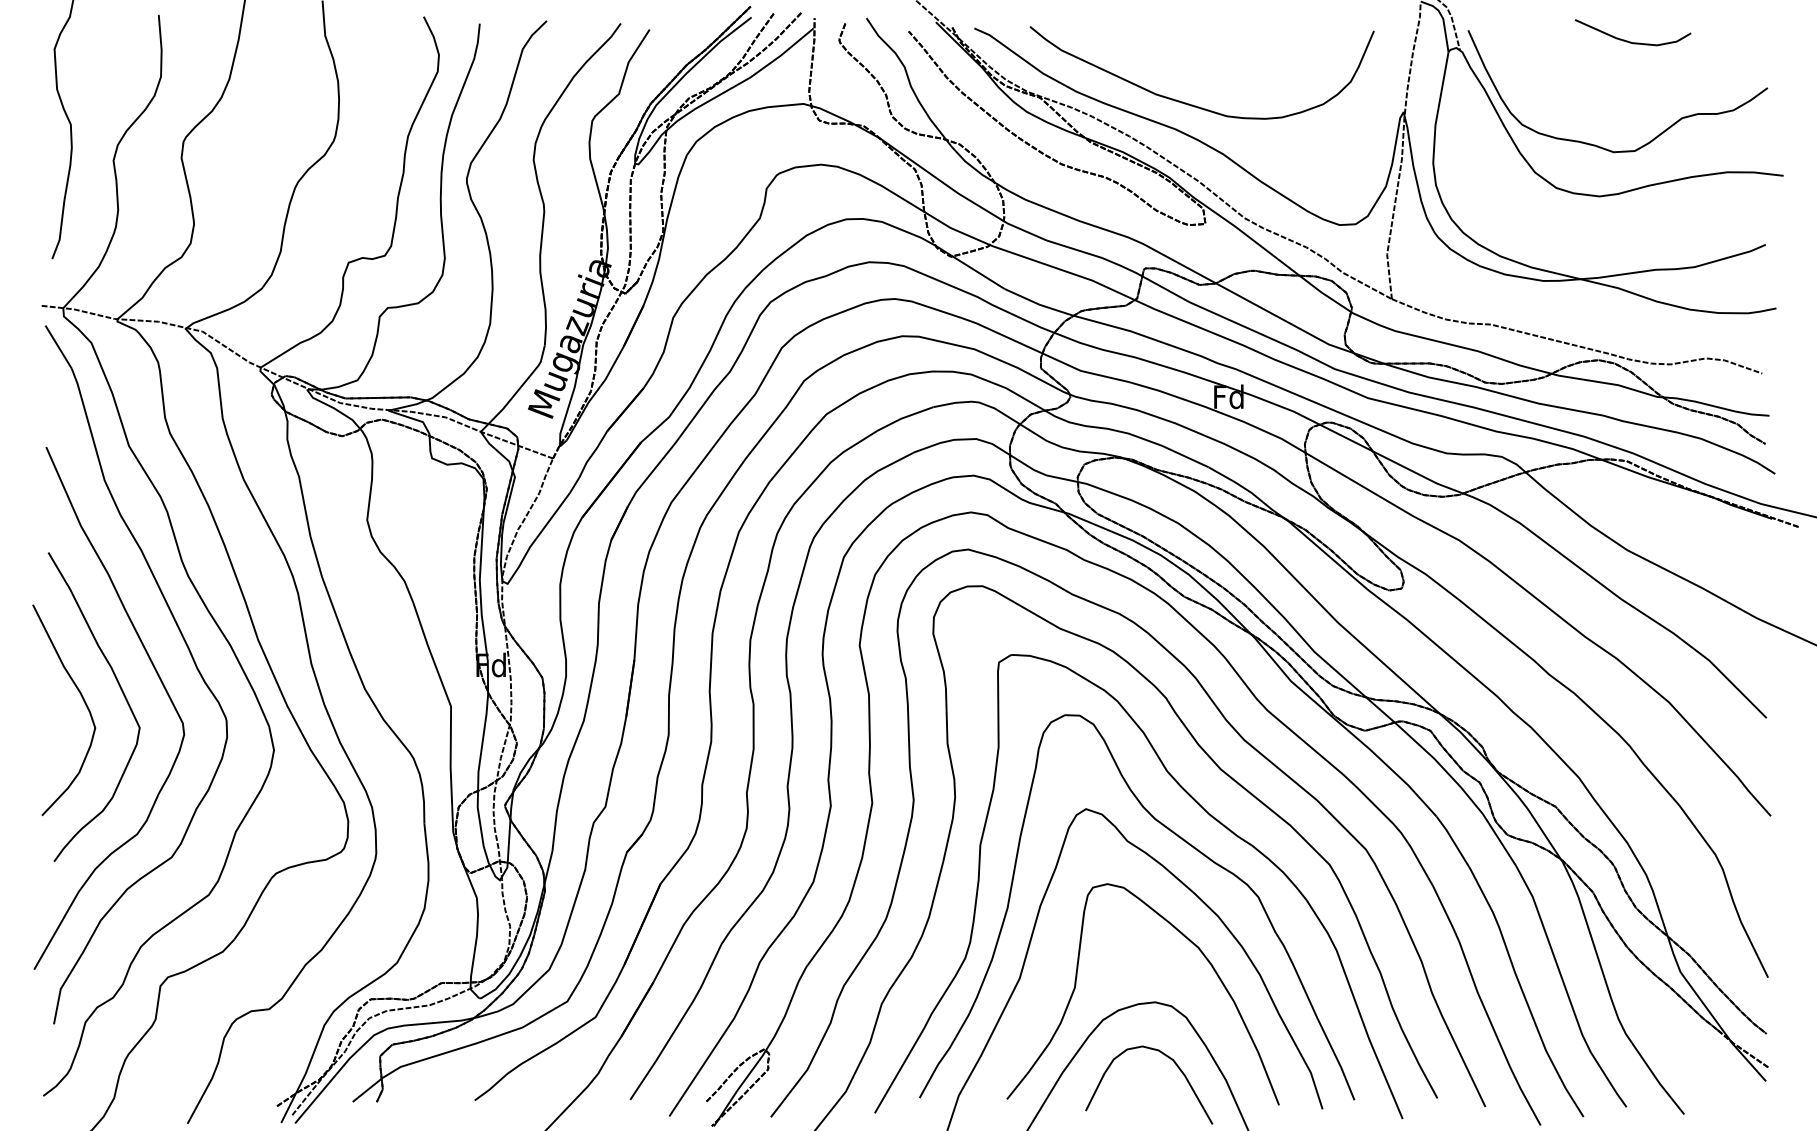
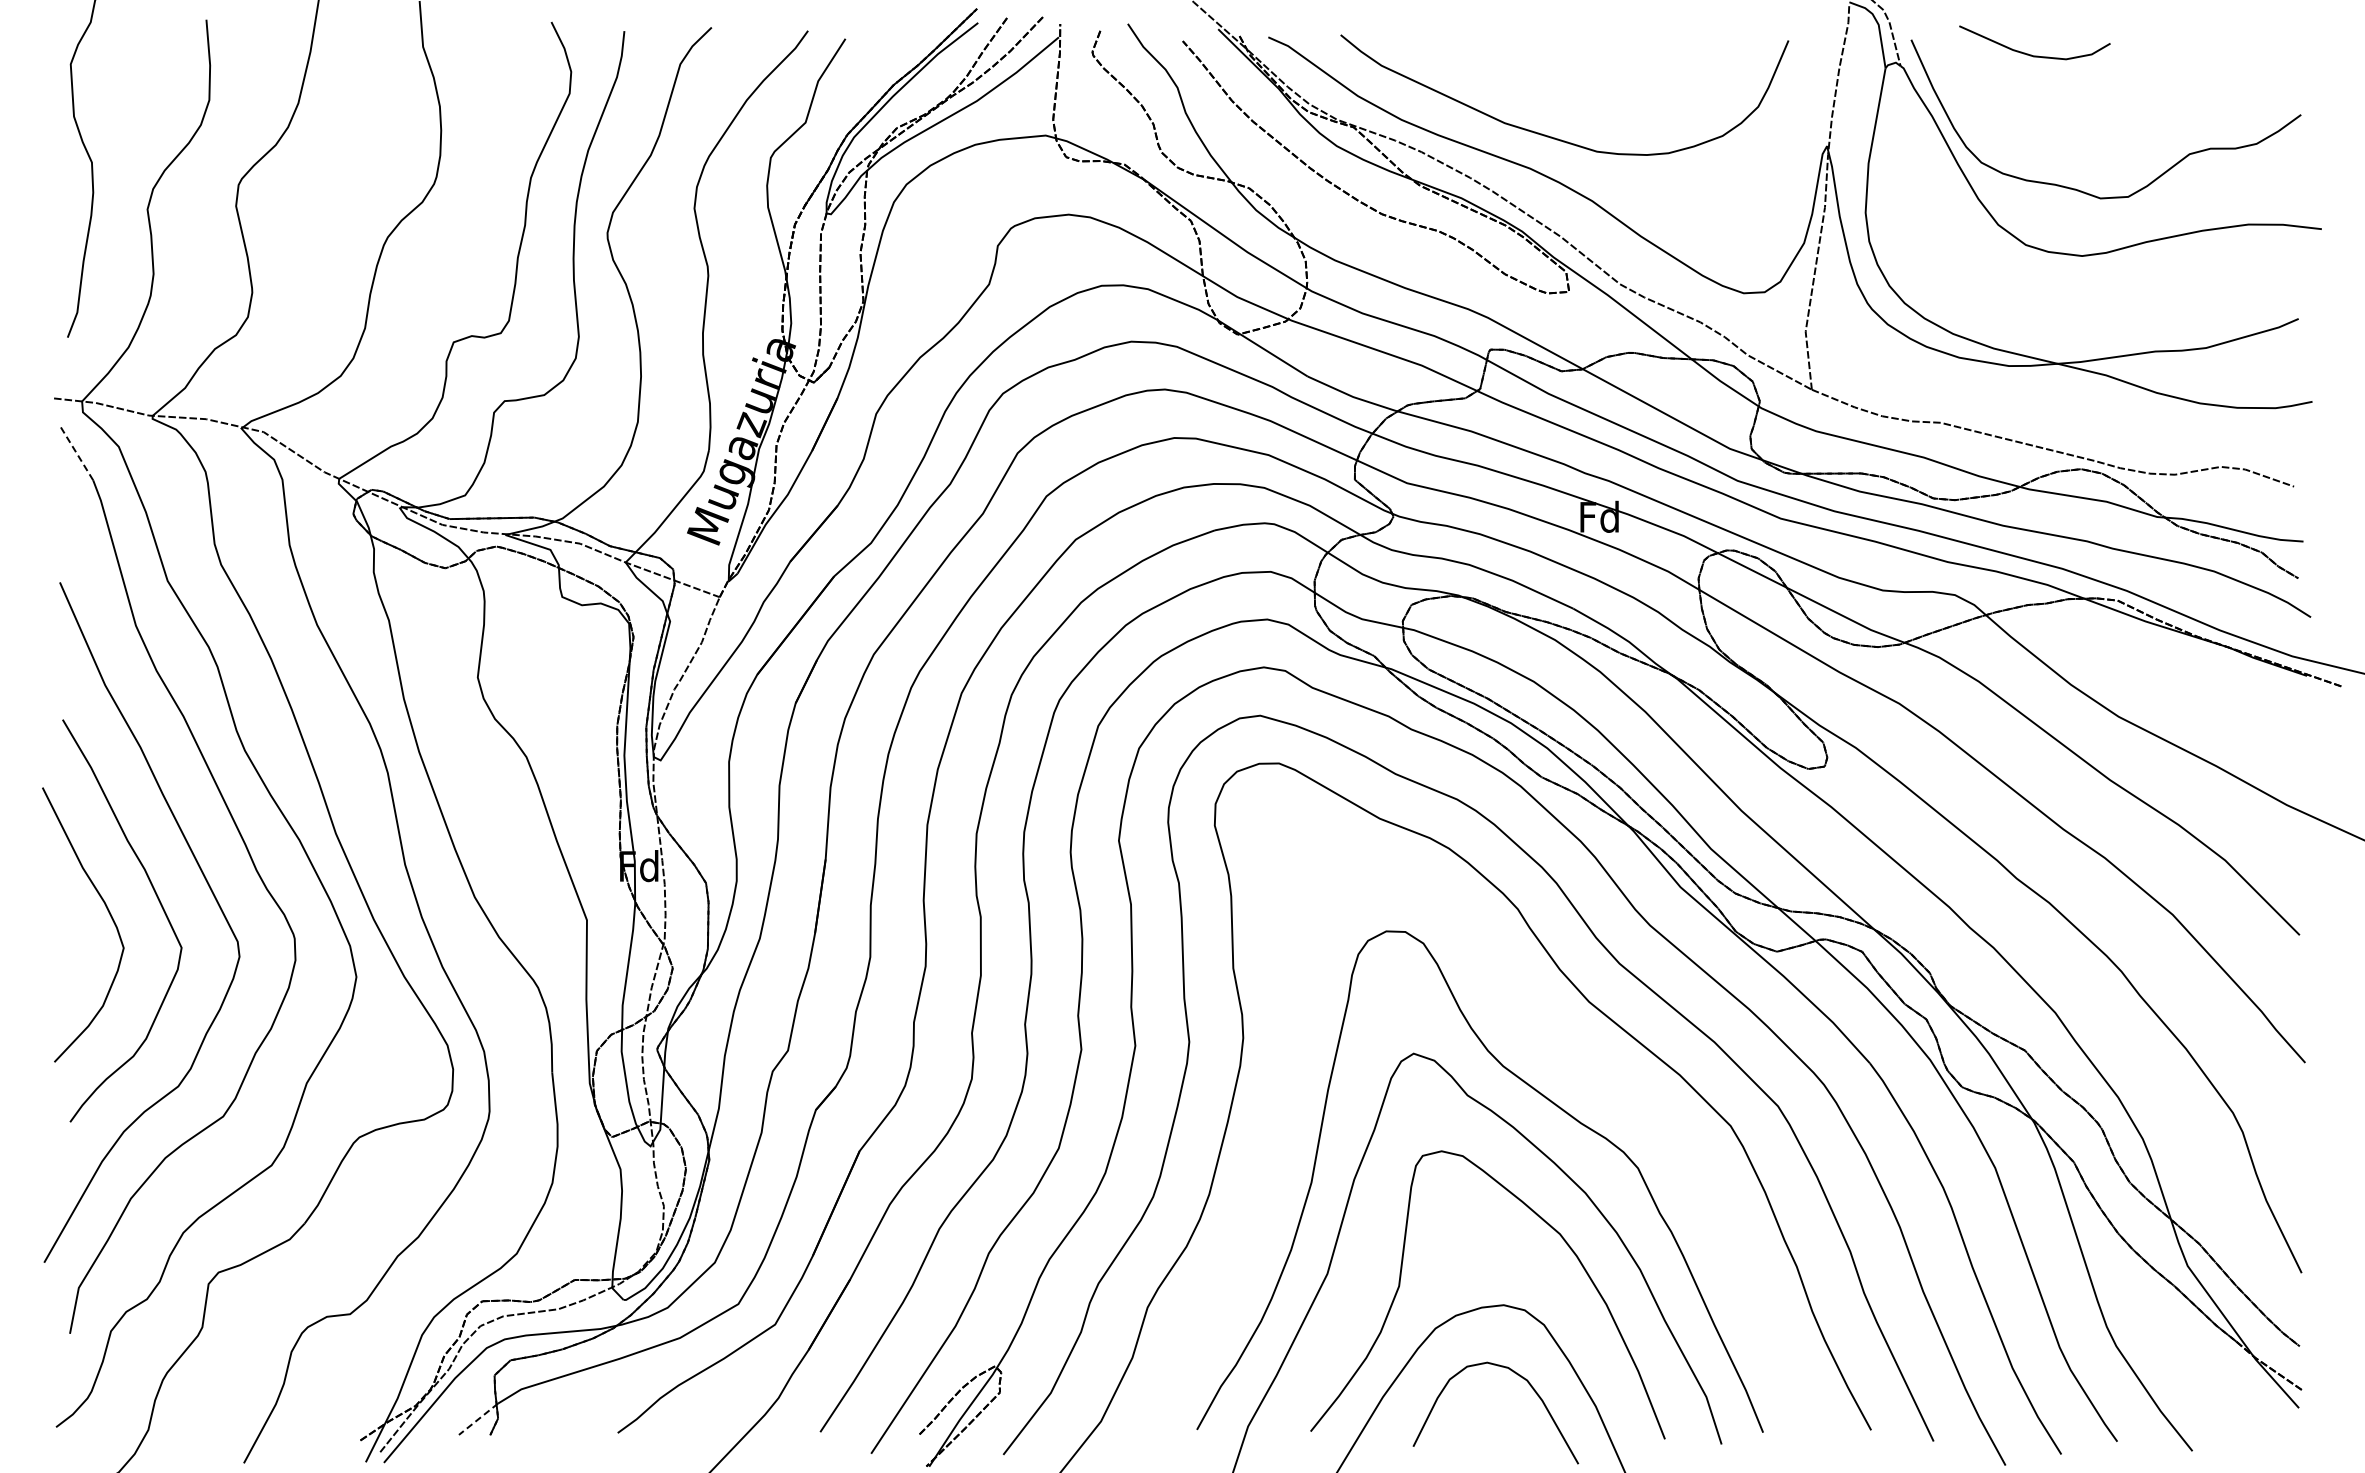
curve: (1630, 41) -> (2031, 54), moved
line: (58, 347) -> (76, 452), solid -> dashed
curve: (1208, 815) -> (1573, 1061), removed
line: (367, 1090) -> (478, 1419), solid -> dashed

